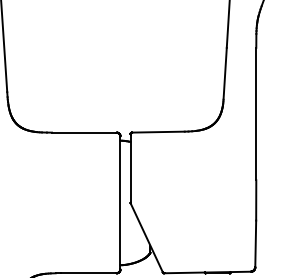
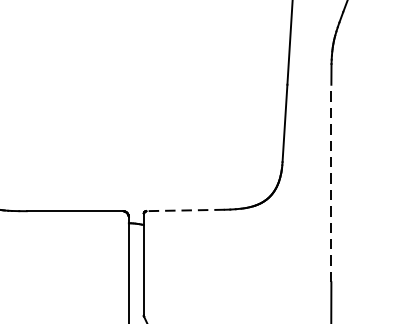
line: (256, 113) -> (331, 182), solid -> dashed
line: (158, 132) -> (185, 211), solid -> dashed

